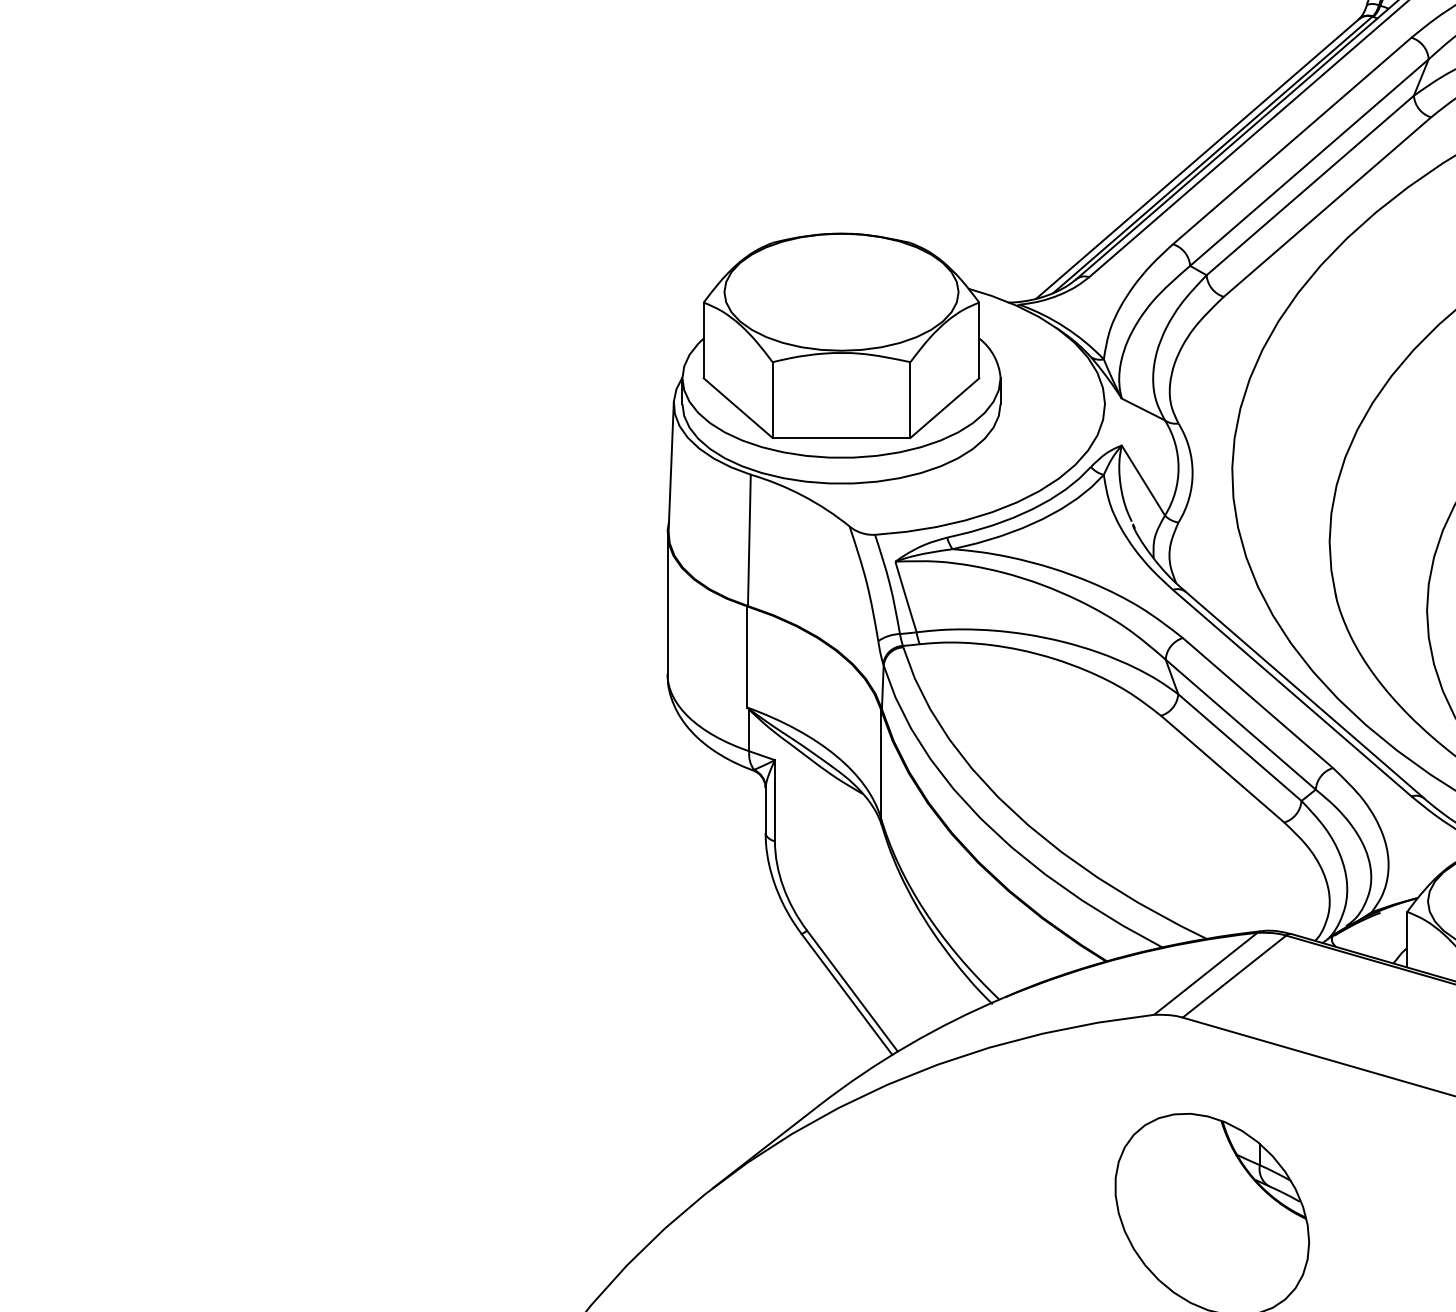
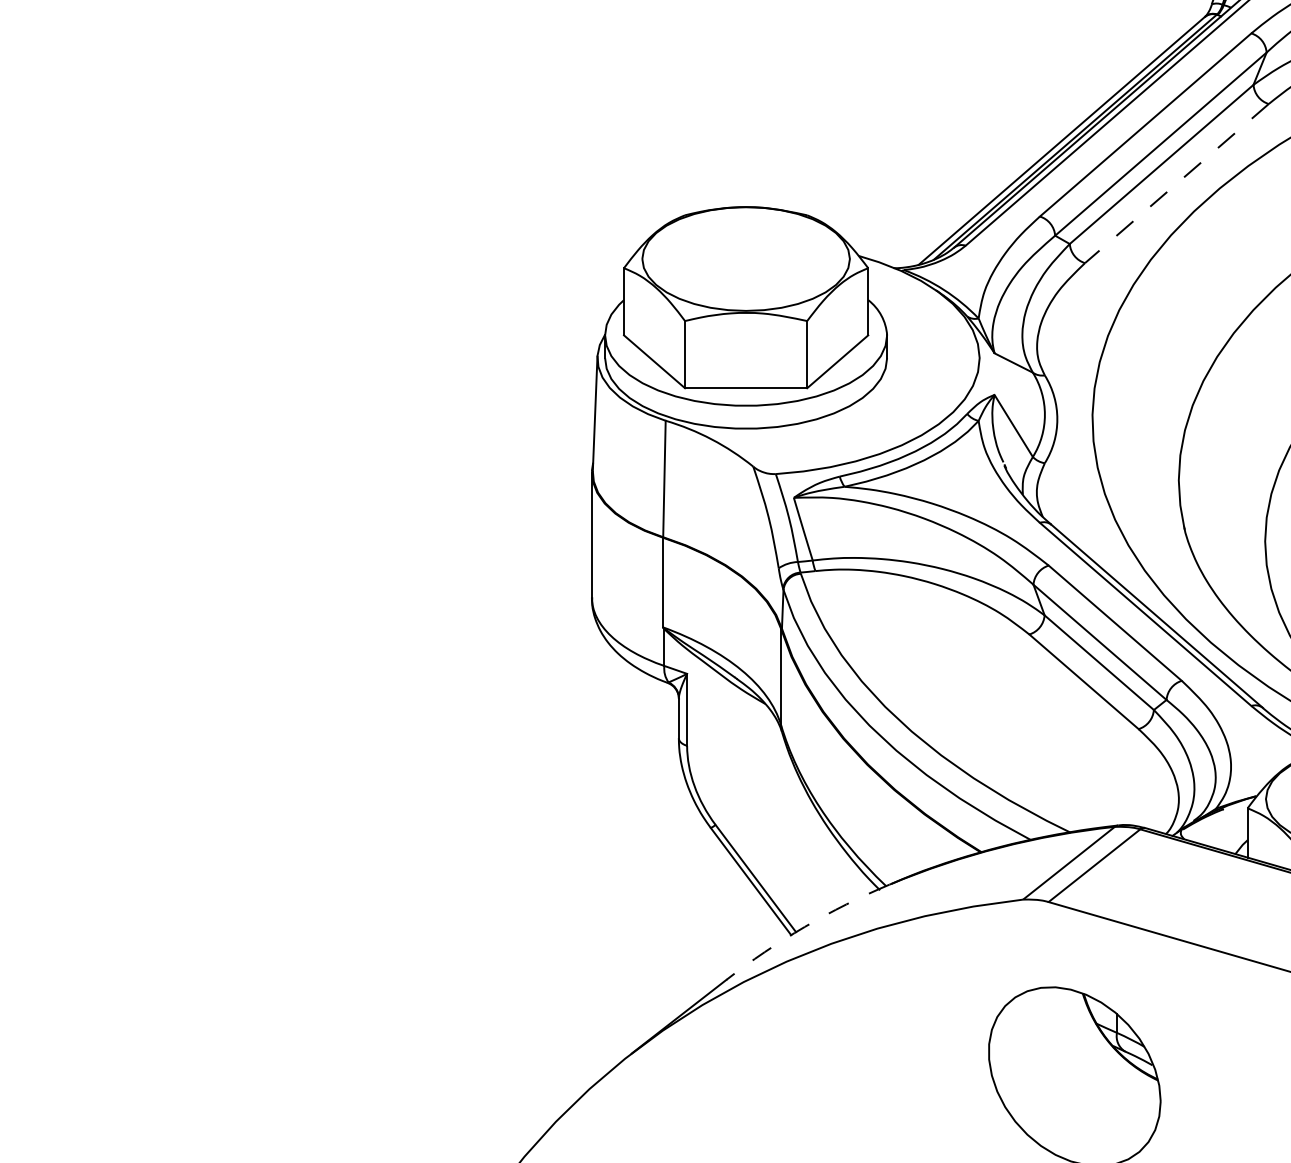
line: (1327, 207) -> (1176, 183), solid -> dashed
arc: (907, 1045) -> (804, 926), solid -> dashed

